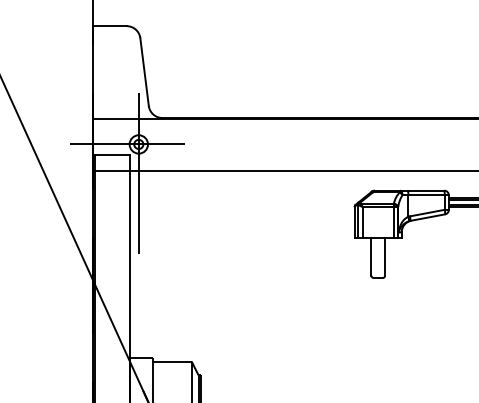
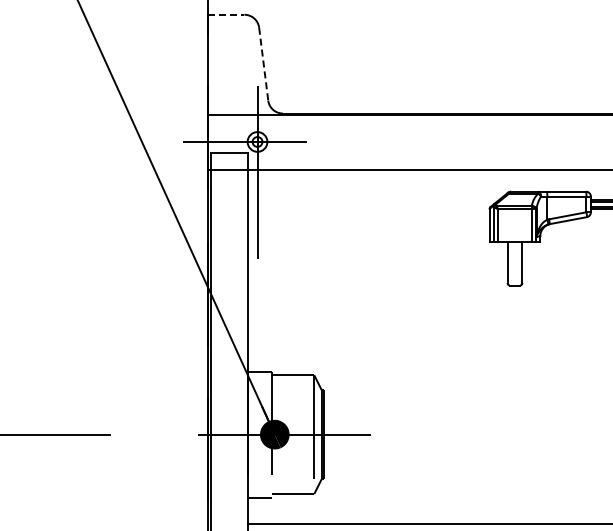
line: (109, 25) -> (226, 14), solid -> dashed
line: (144, 72) -> (263, 64), solid -> dashed

